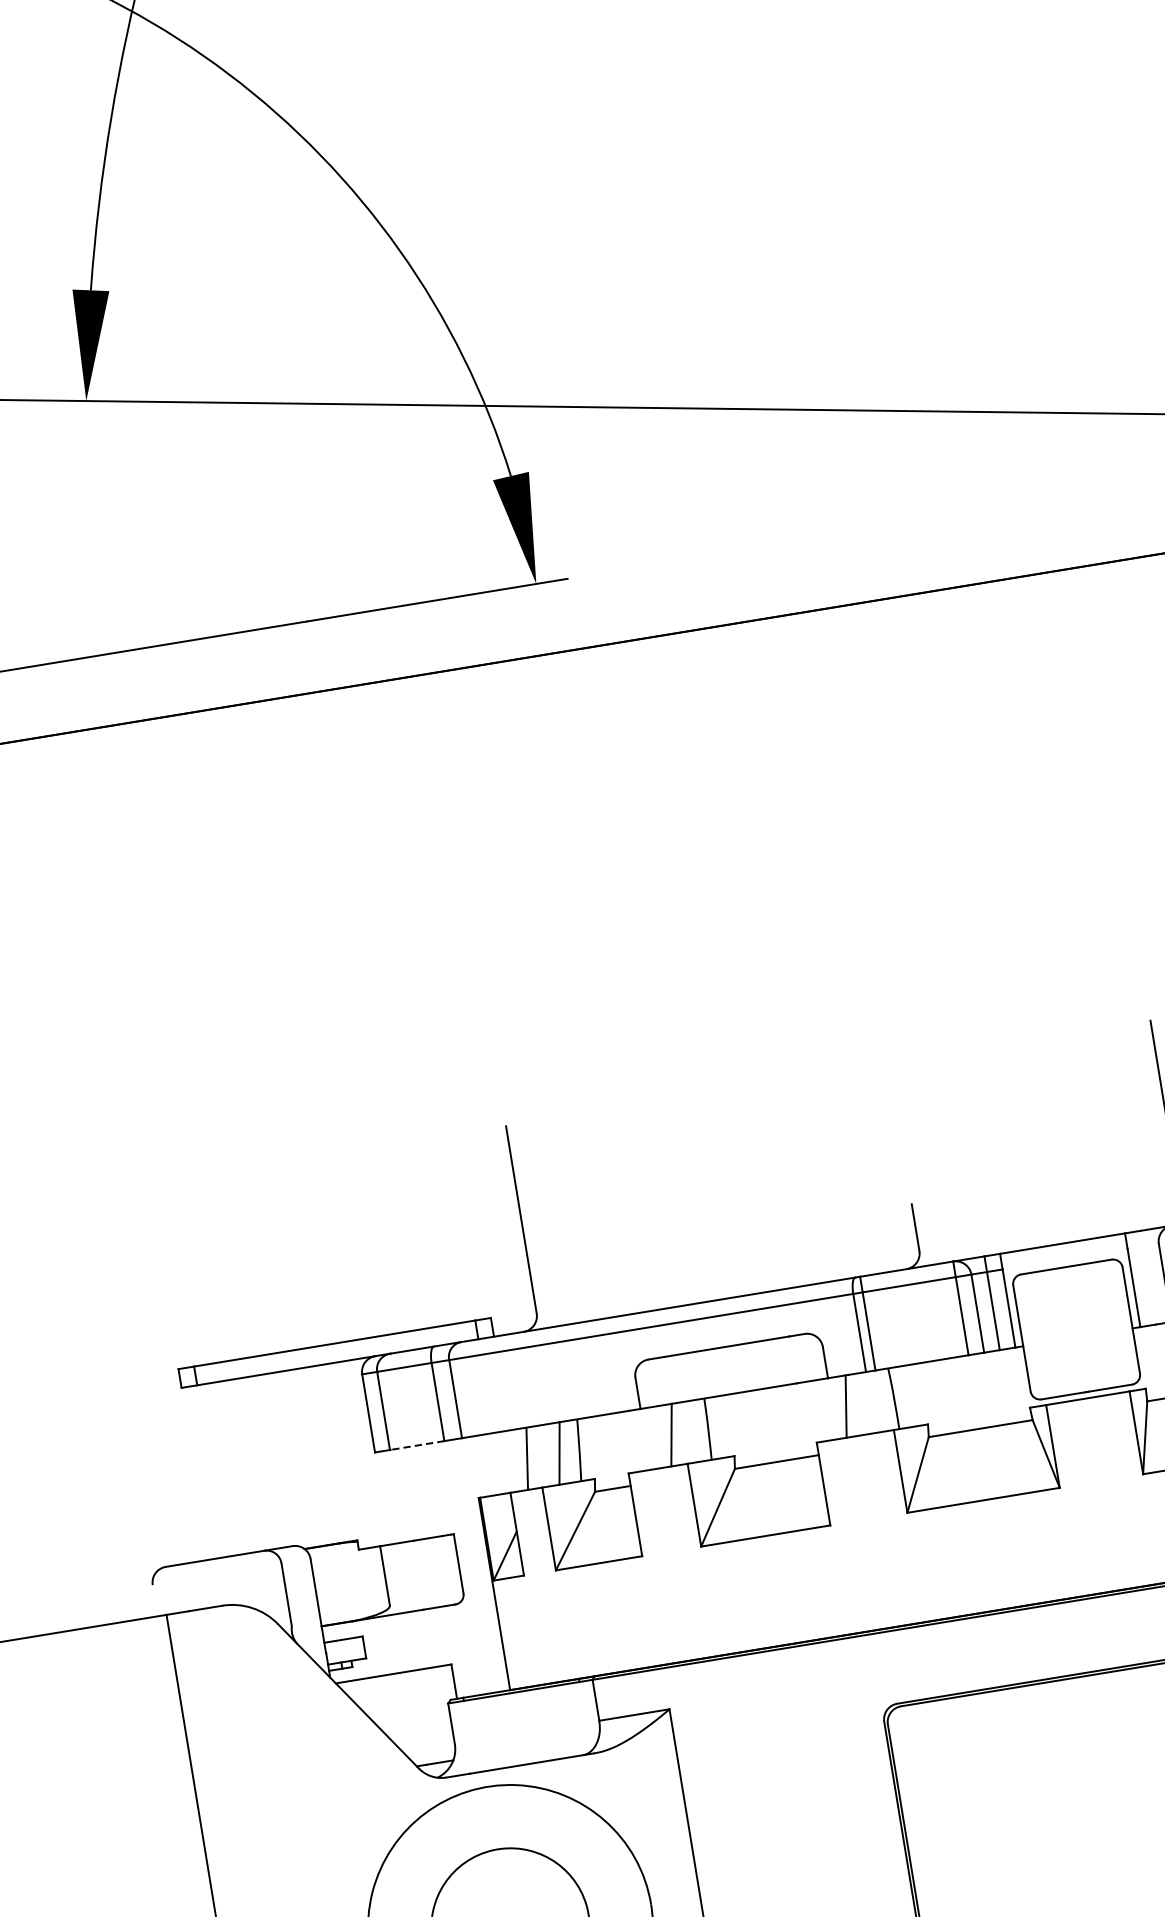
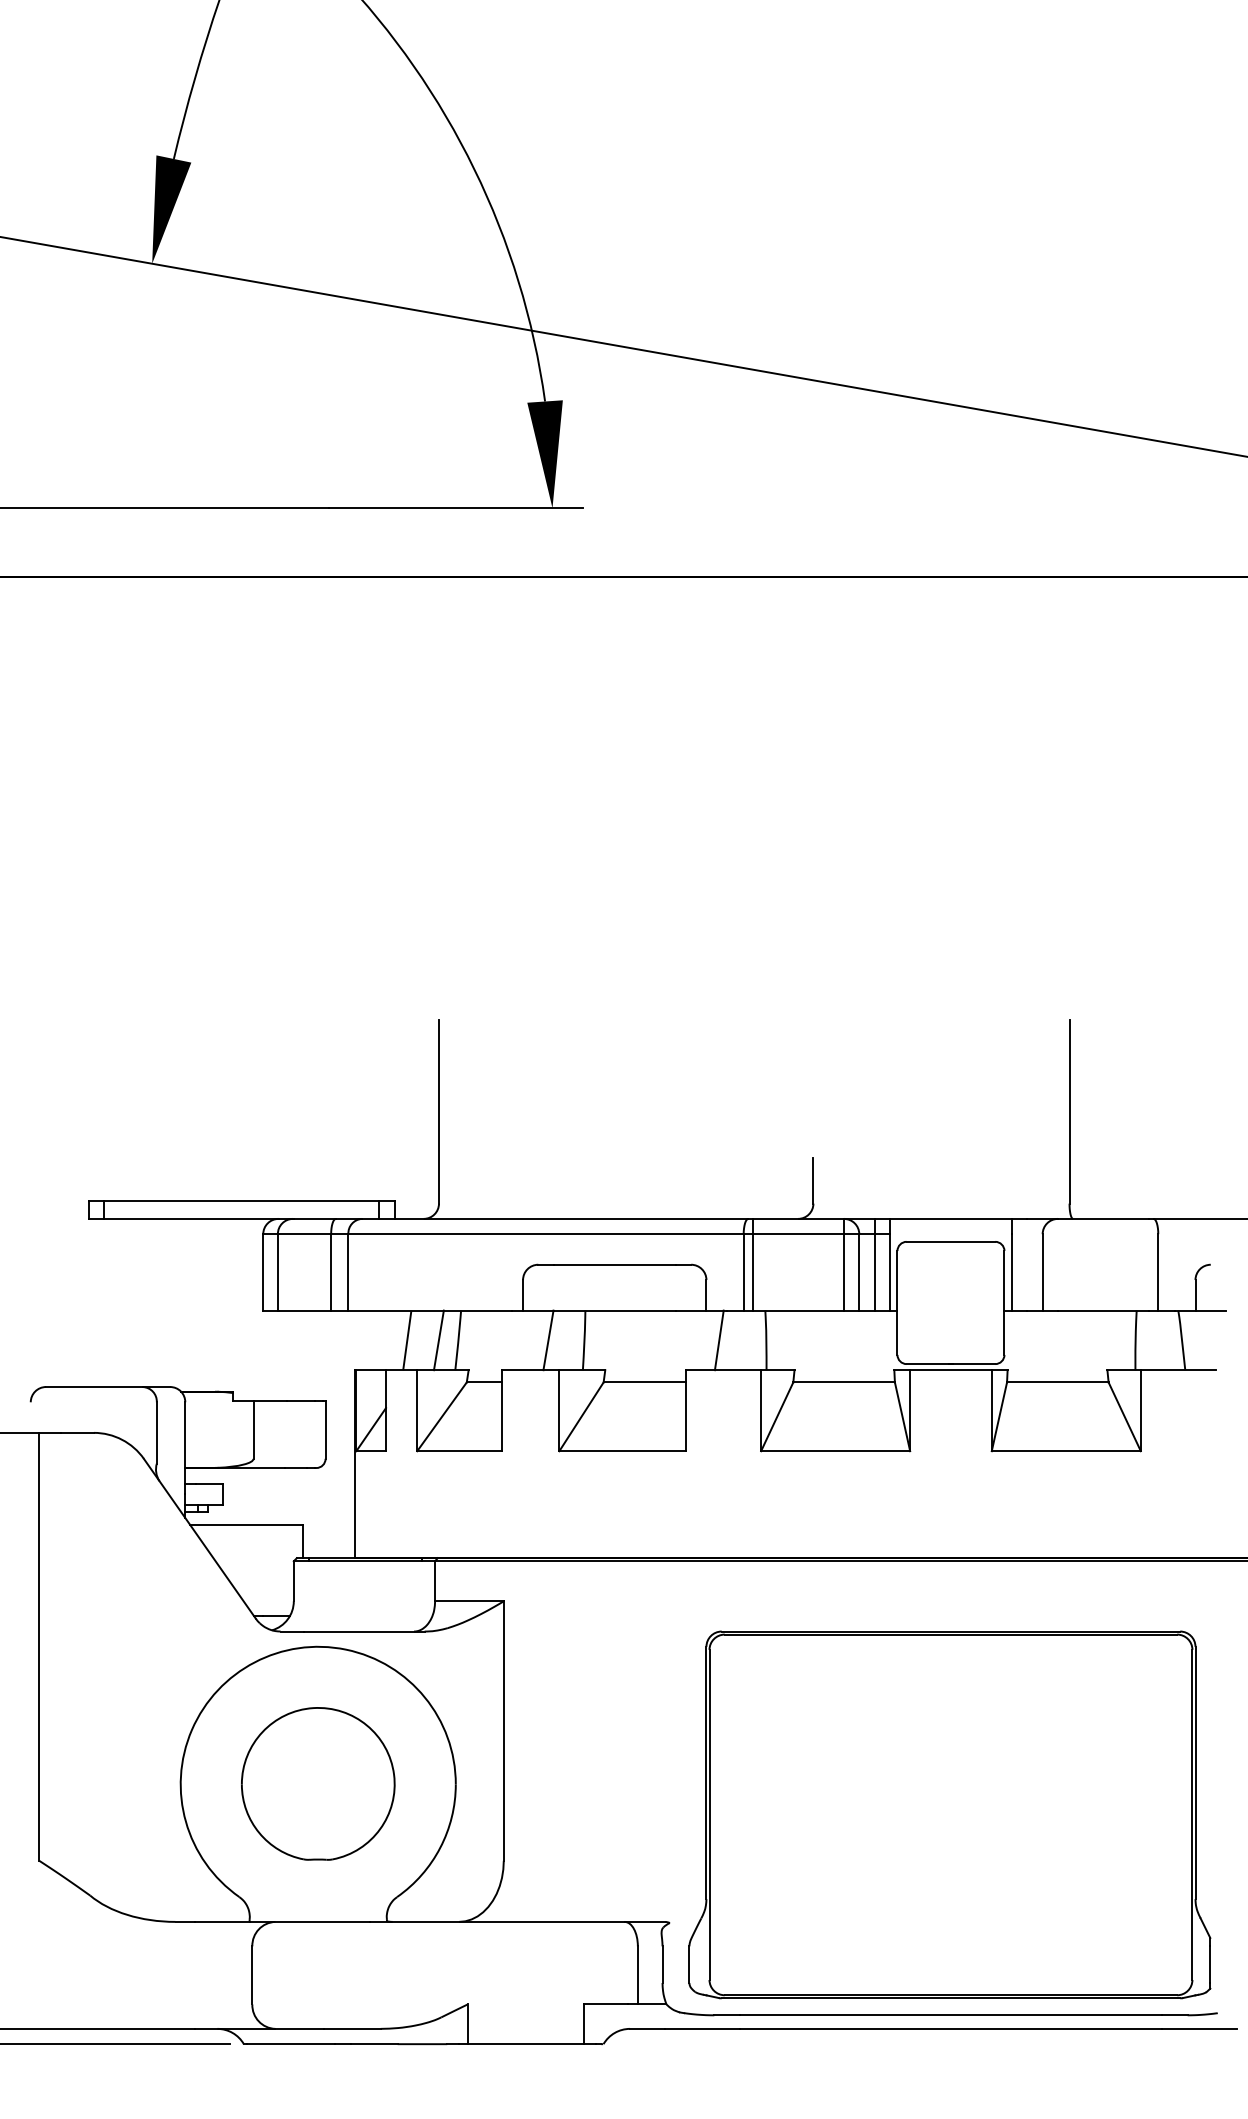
line: (417, 1445) -> (304, 1310), dashed -> solid

